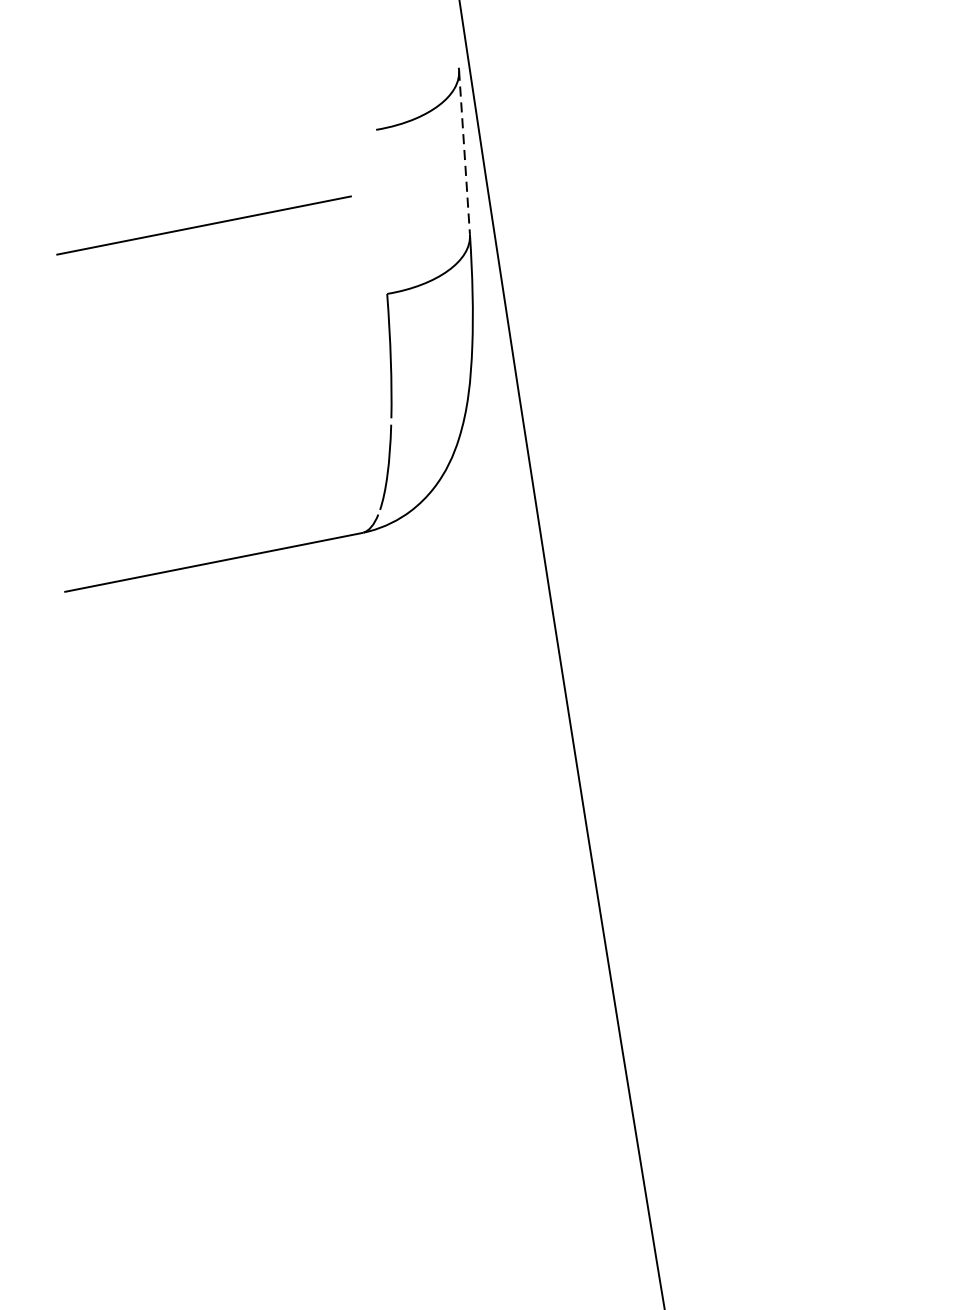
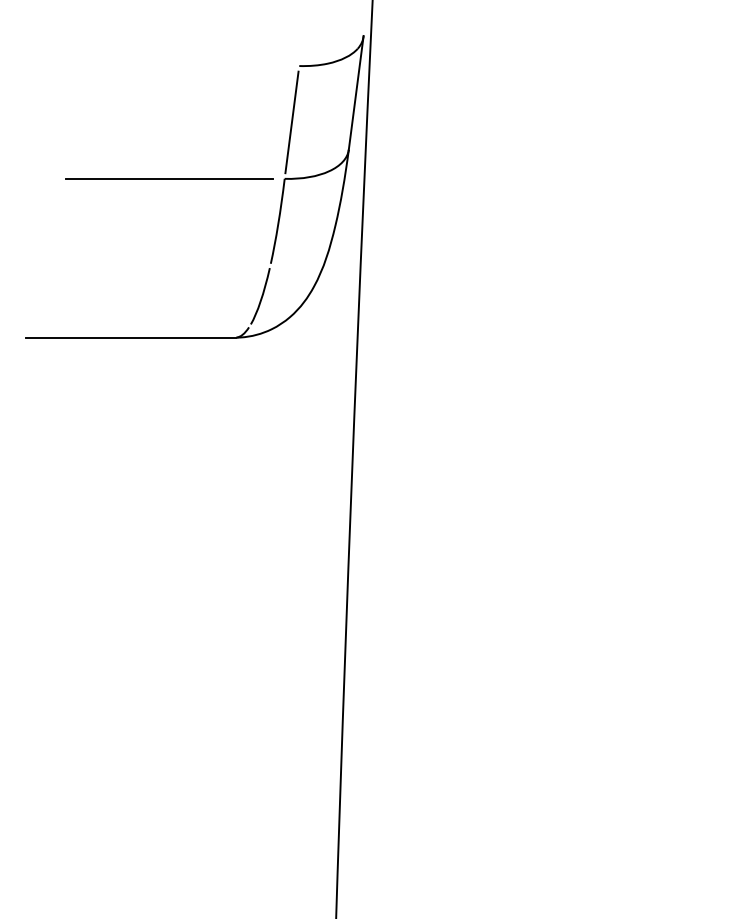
line: (465, 152) -> (356, 93), dashed -> solid
line: (381, 212) -> (291, 122), added
line: (203, 225) -> (169, 178), moved

